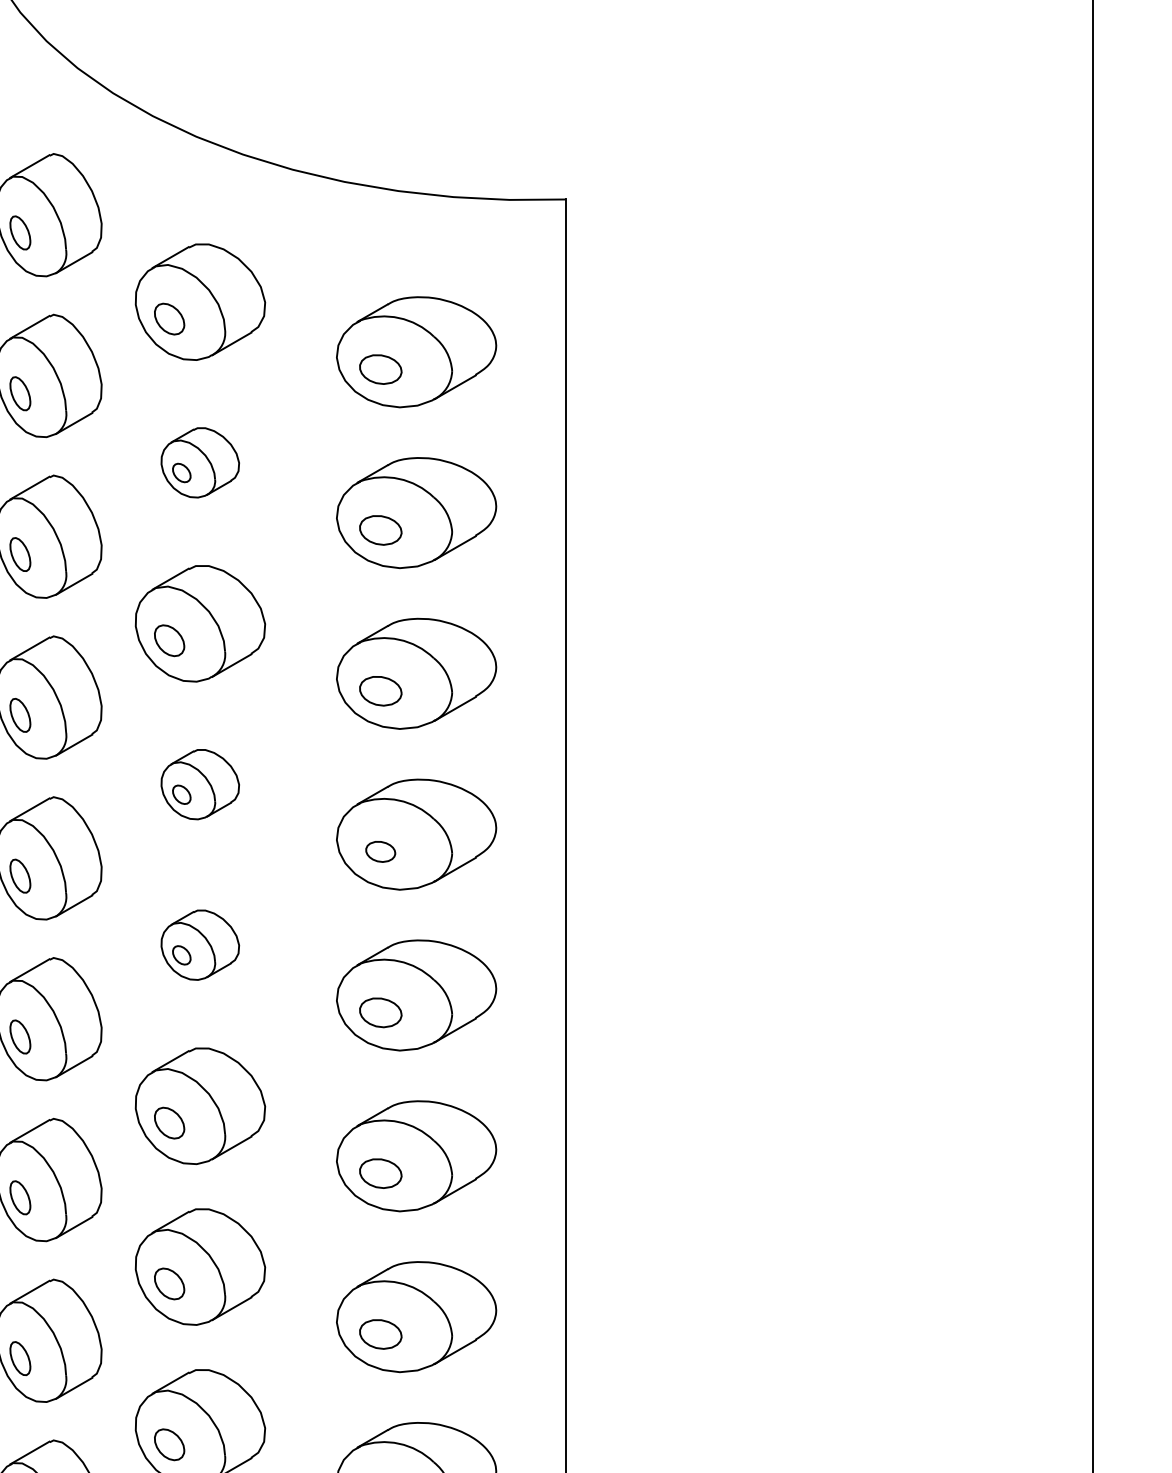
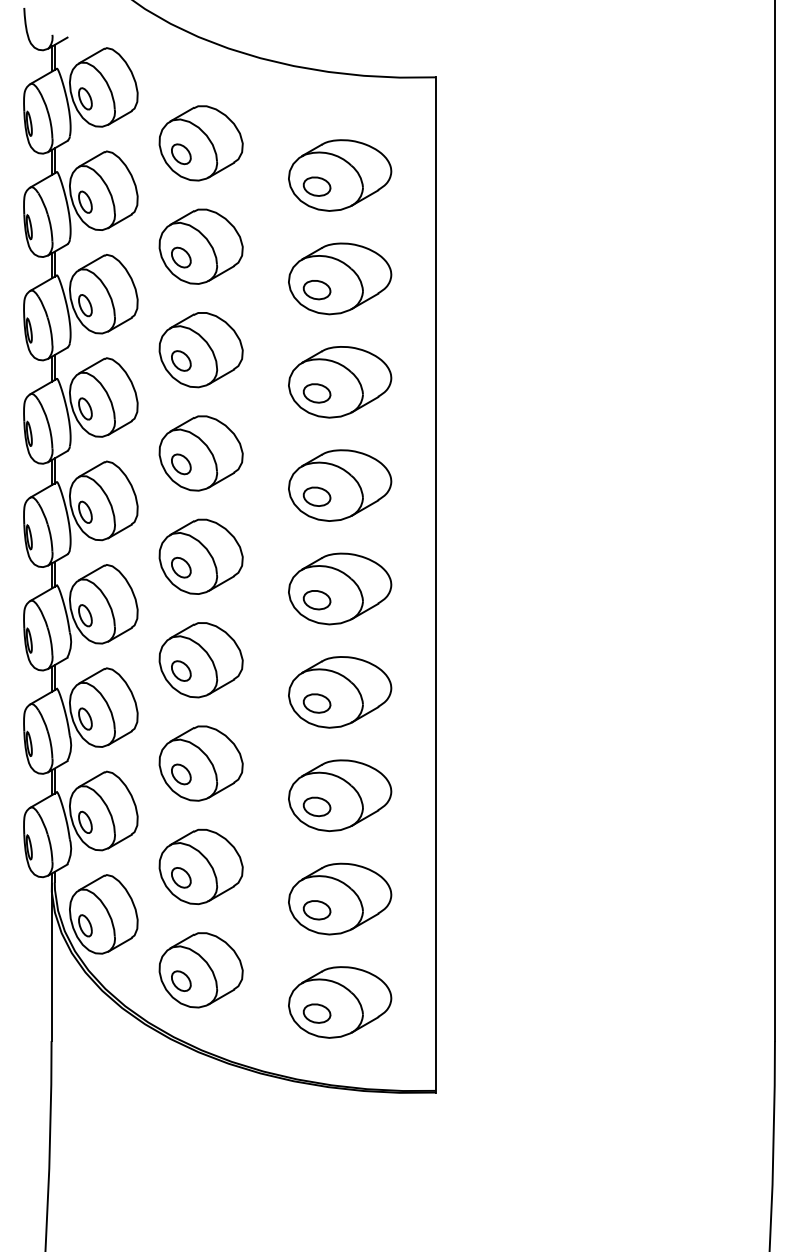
part: (199, 462) -> (200, 246), size x1.67
part: (199, 784) -> (200, 453), size x1.67
part: (379, 851) -> (316, 496), size x1.43
part: (199, 944) -> (200, 556), size x1.67

